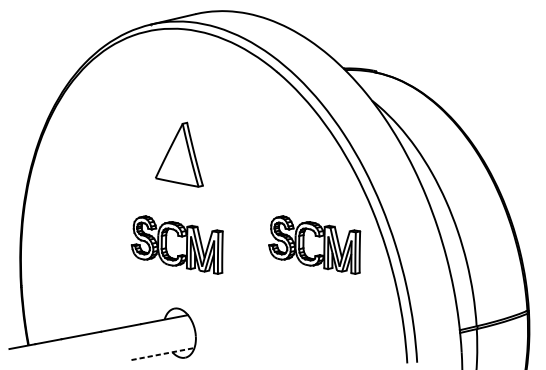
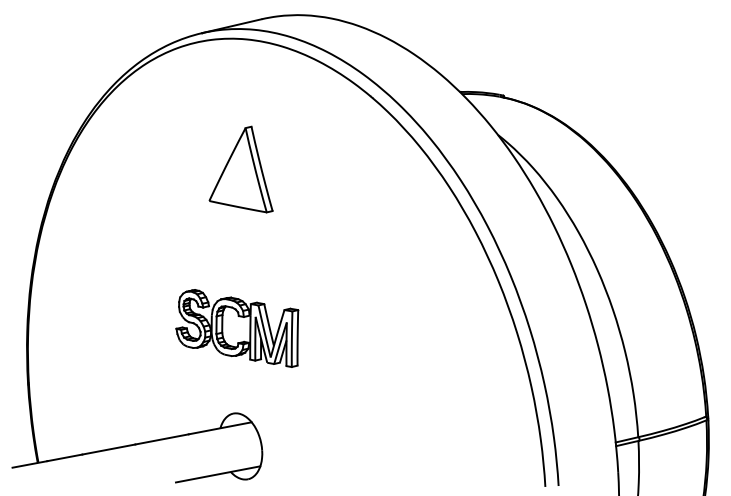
part: (178, 154) -> (240, 169), moved
part: (314, 245) -> (421, 328), removed
line: (163, 354) -> (218, 474), dashed -> solid

